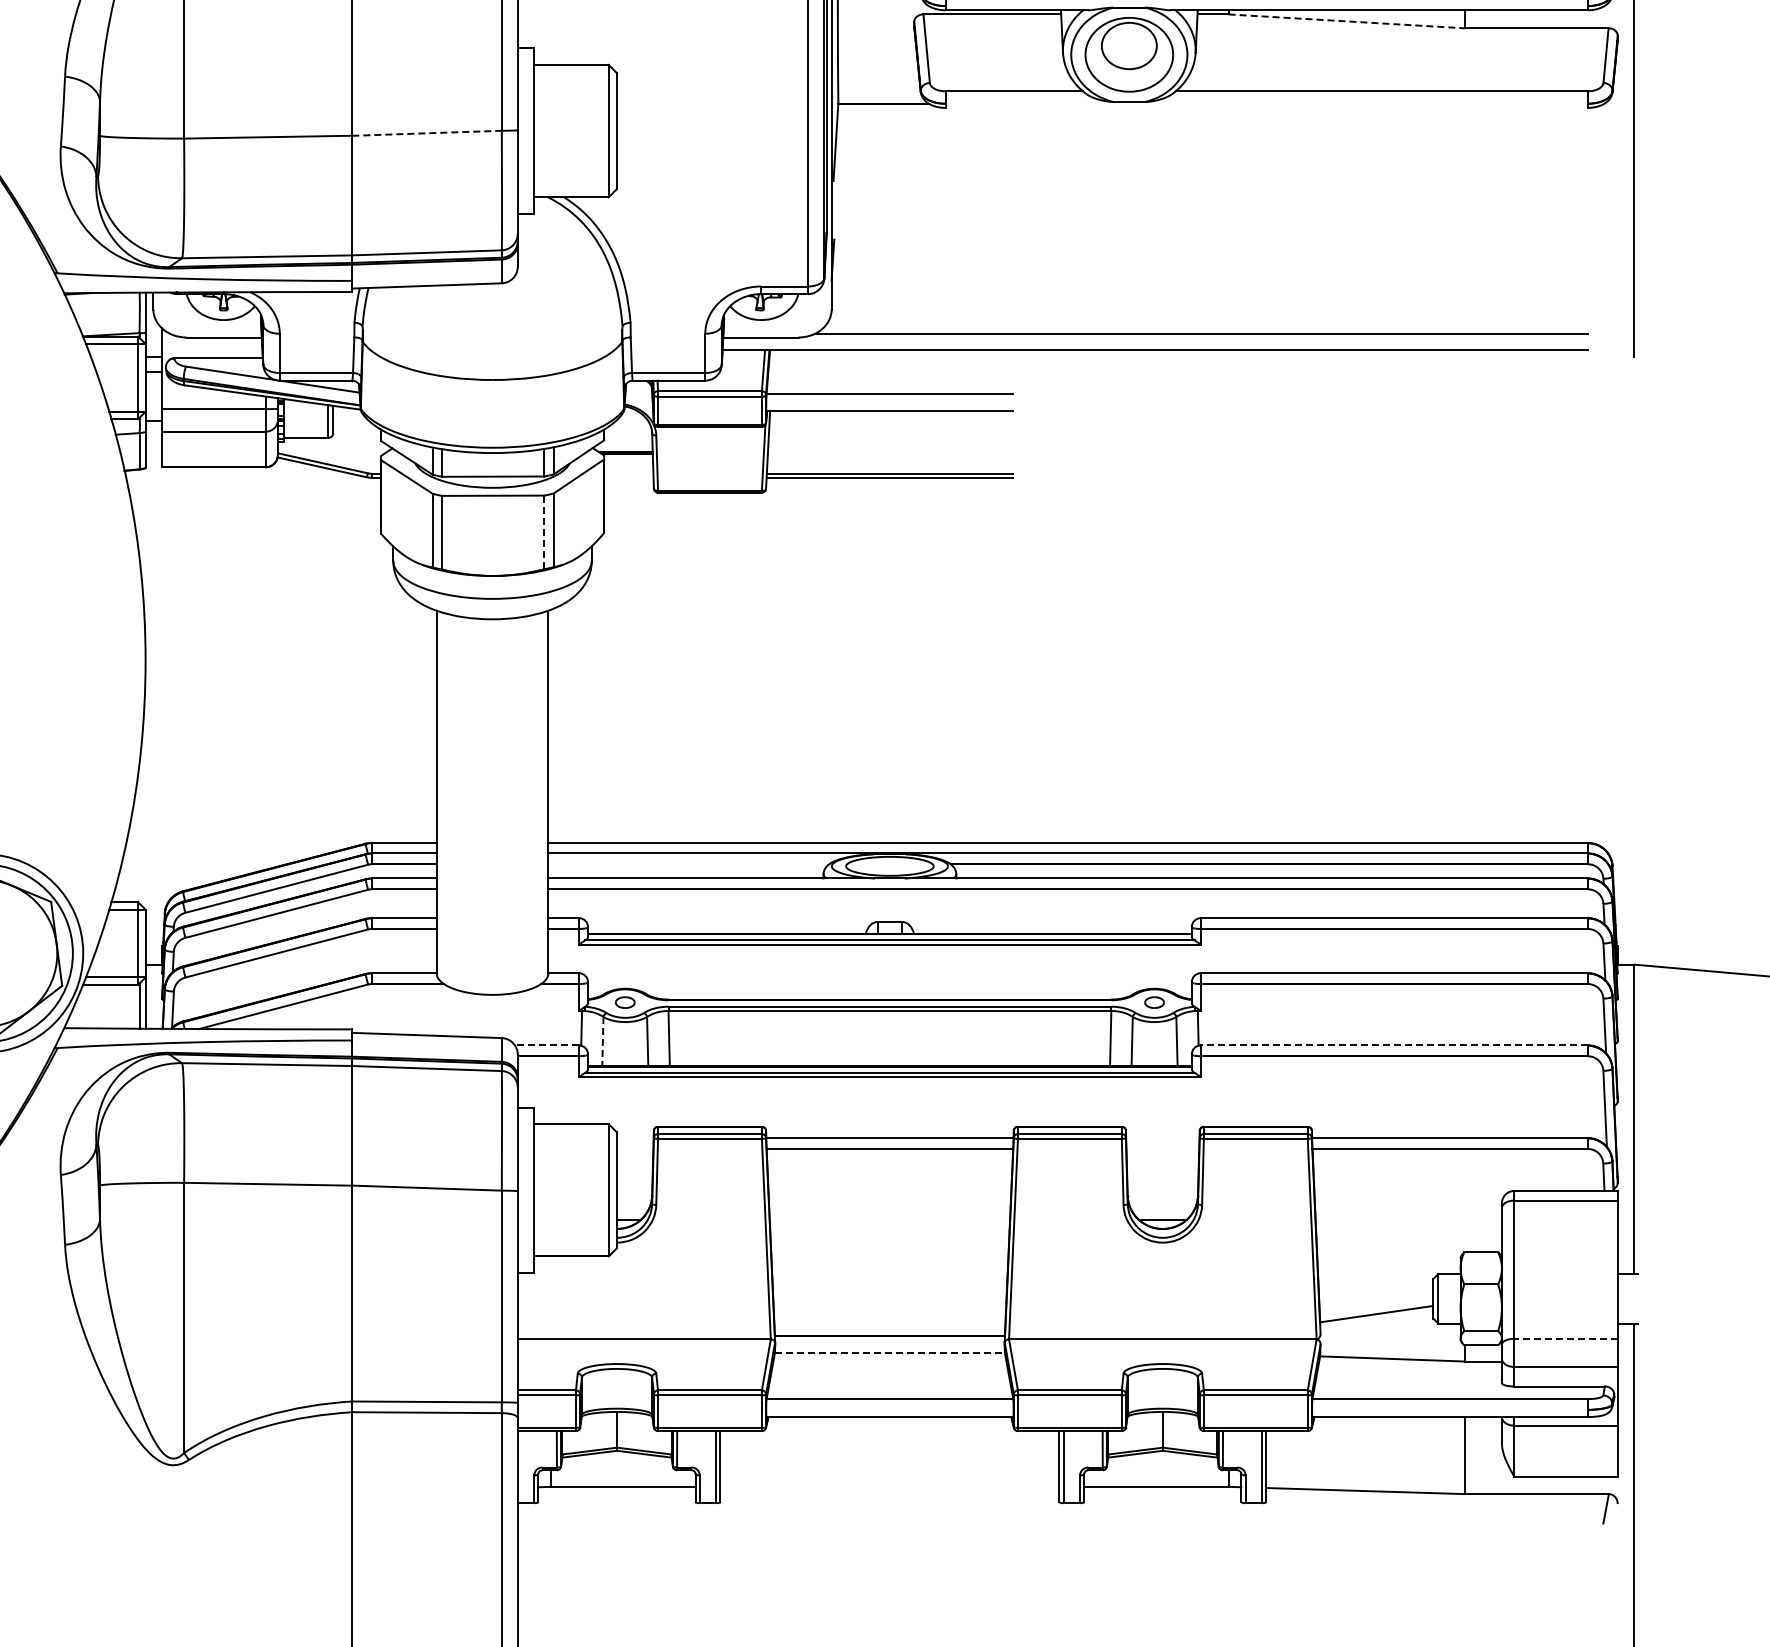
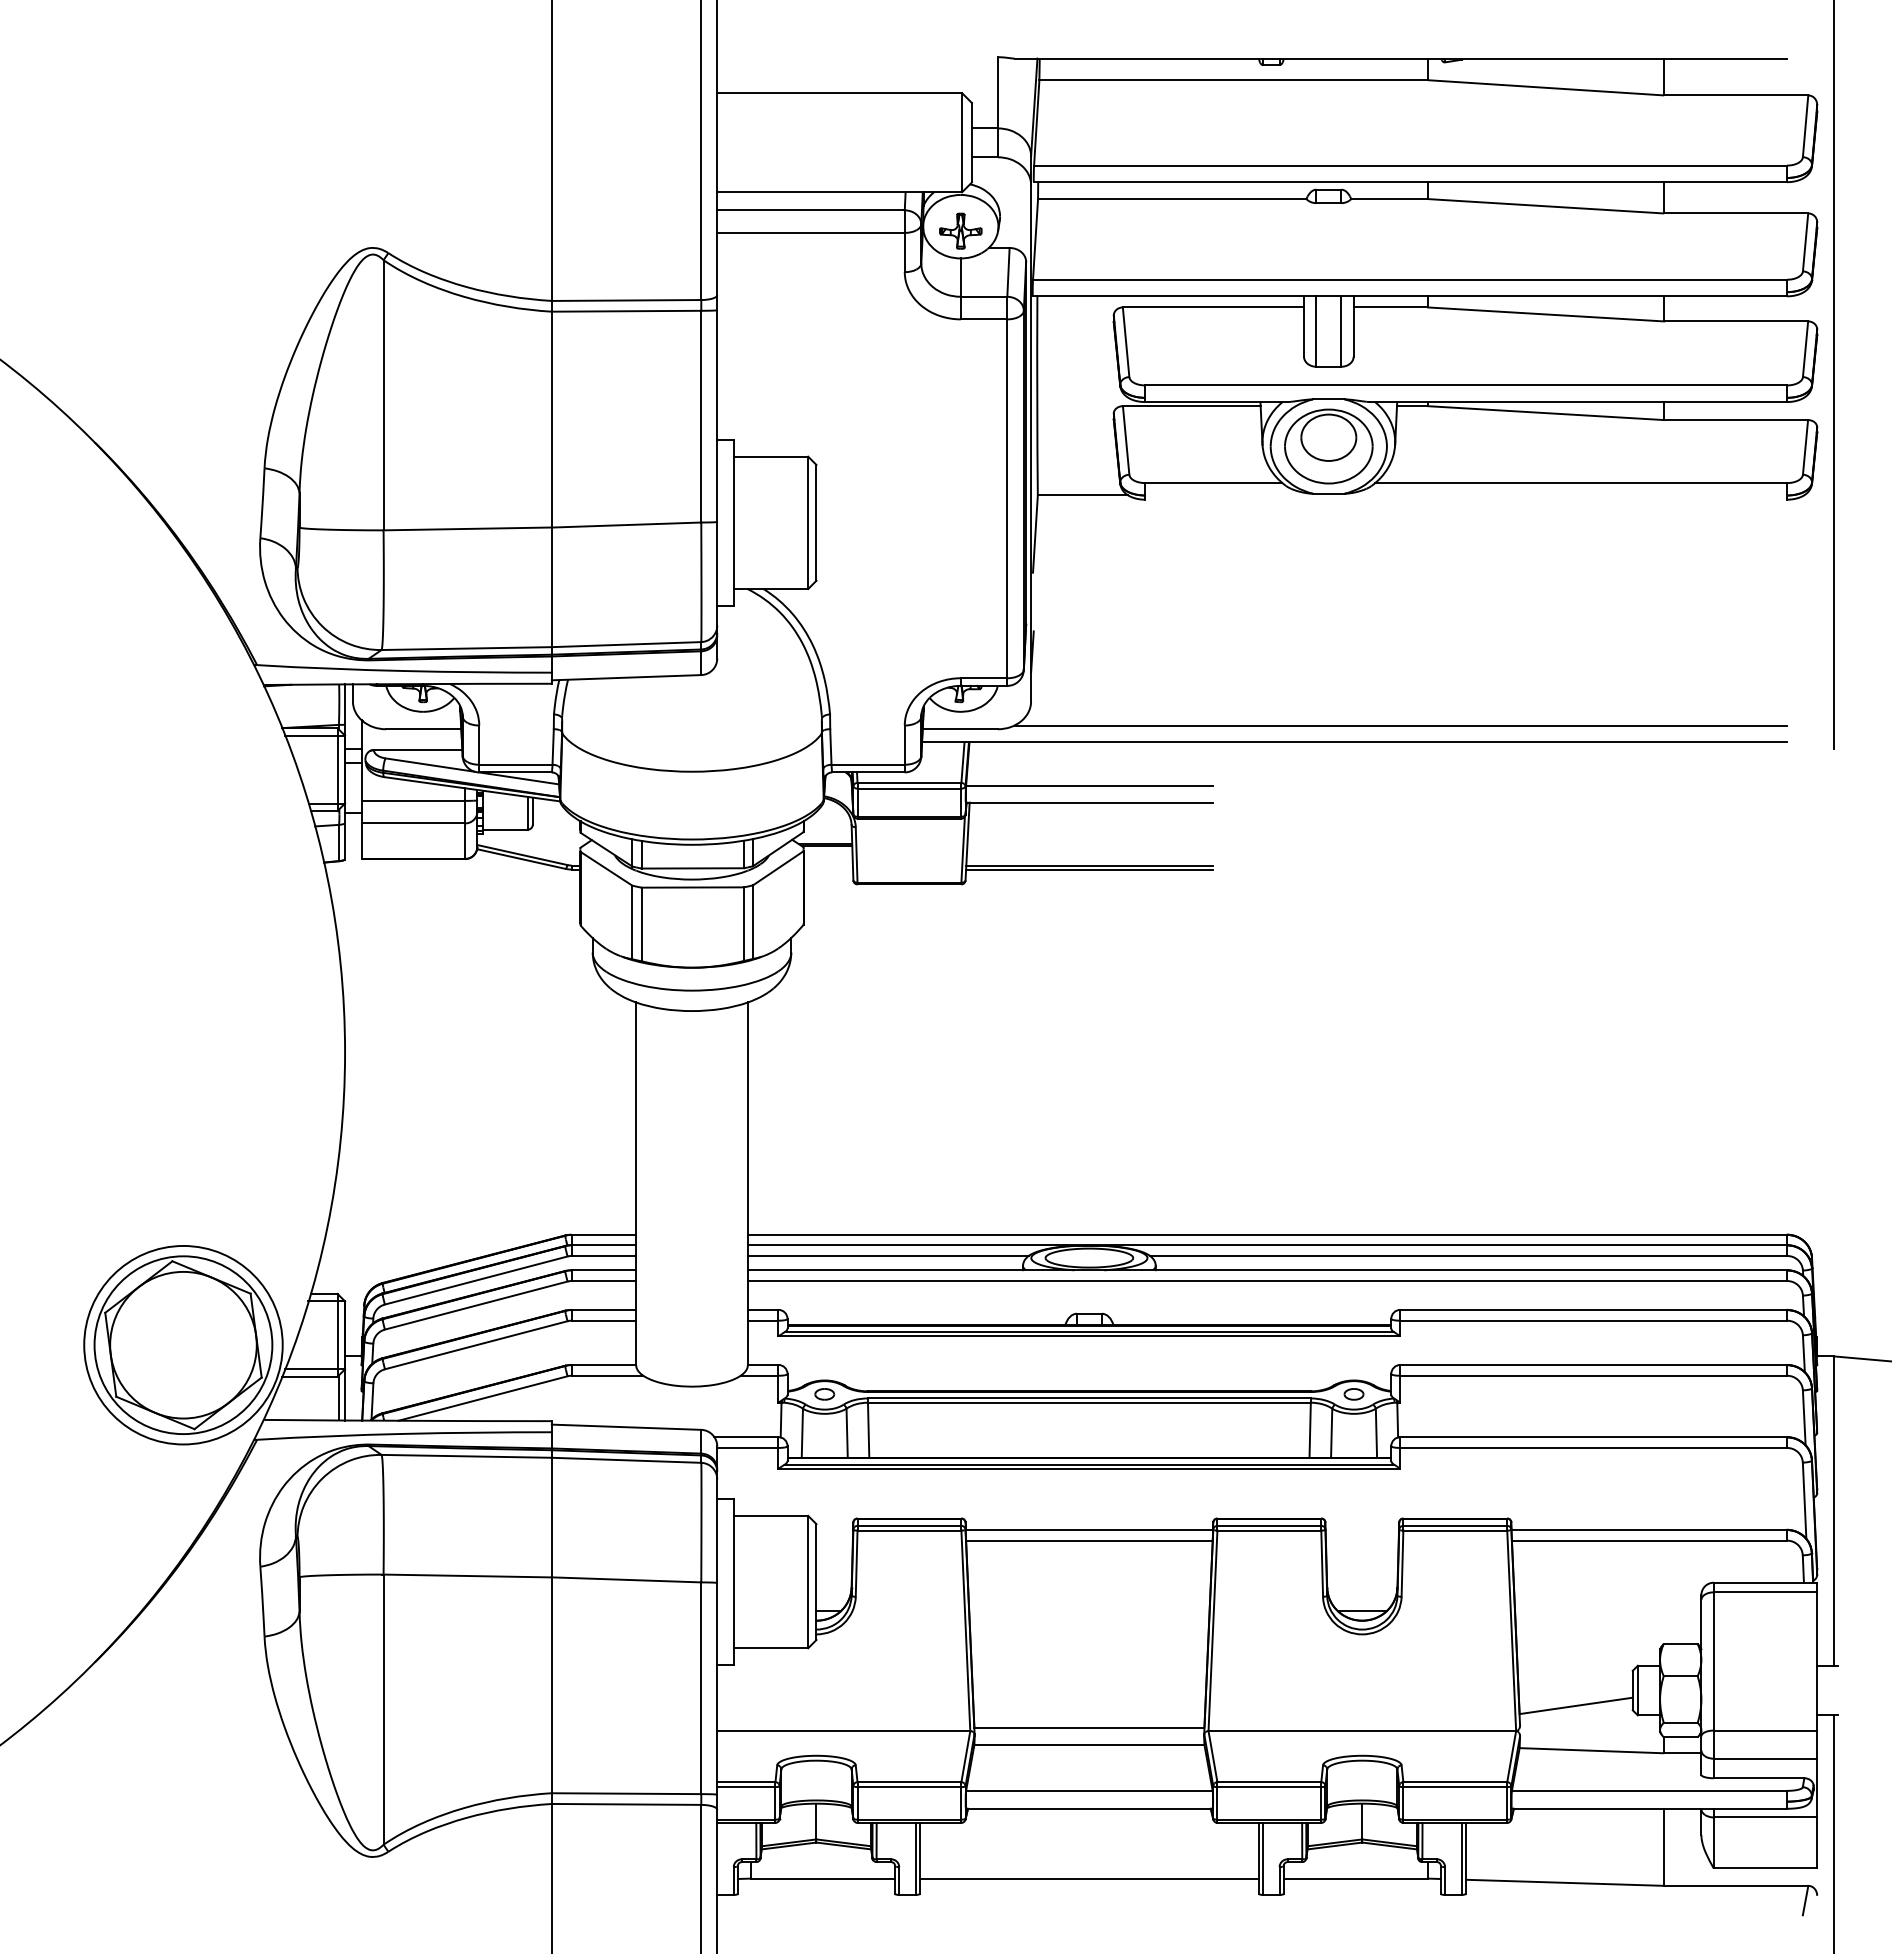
line: (1347, 21) -> (1546, 413), dashed -> solid
line: (427, 133) -> (626, 525), dashed -> solid
line: (544, 532) -> (743, 924), dashed -> solid
line: (688, 863) -> (887, 1255), added
line: (603, 1041) -> (802, 1433), dashed -> solid
line: (546, 1045) -> (745, 1437), dashed -> solid
line: (1394, 1045) -> (1593, 1437), dashed -> solid
line: (1566, 1338) -> (1765, 1730), dashed -> solid
line: (890, 1352) -> (1089, 1744), dashed -> solid
line: (889, 1486) -> (1088, 1878), added

